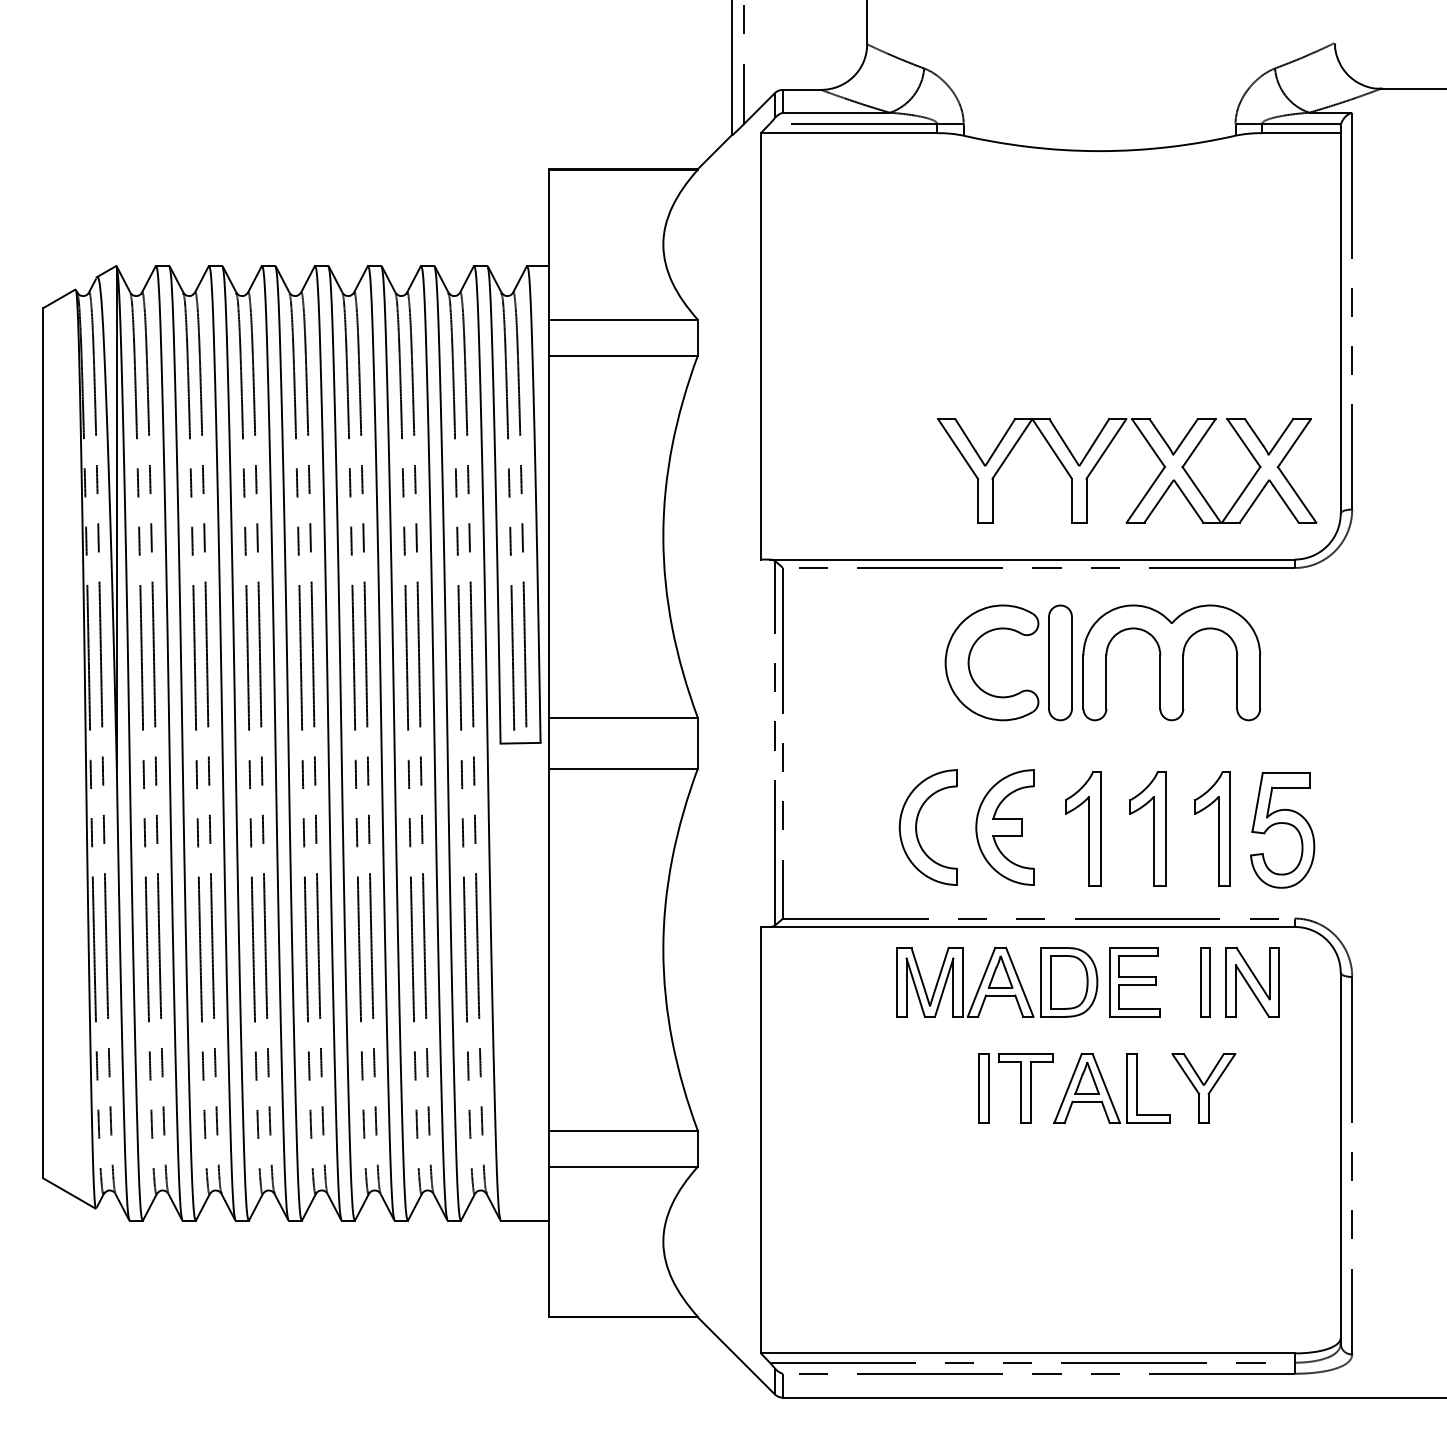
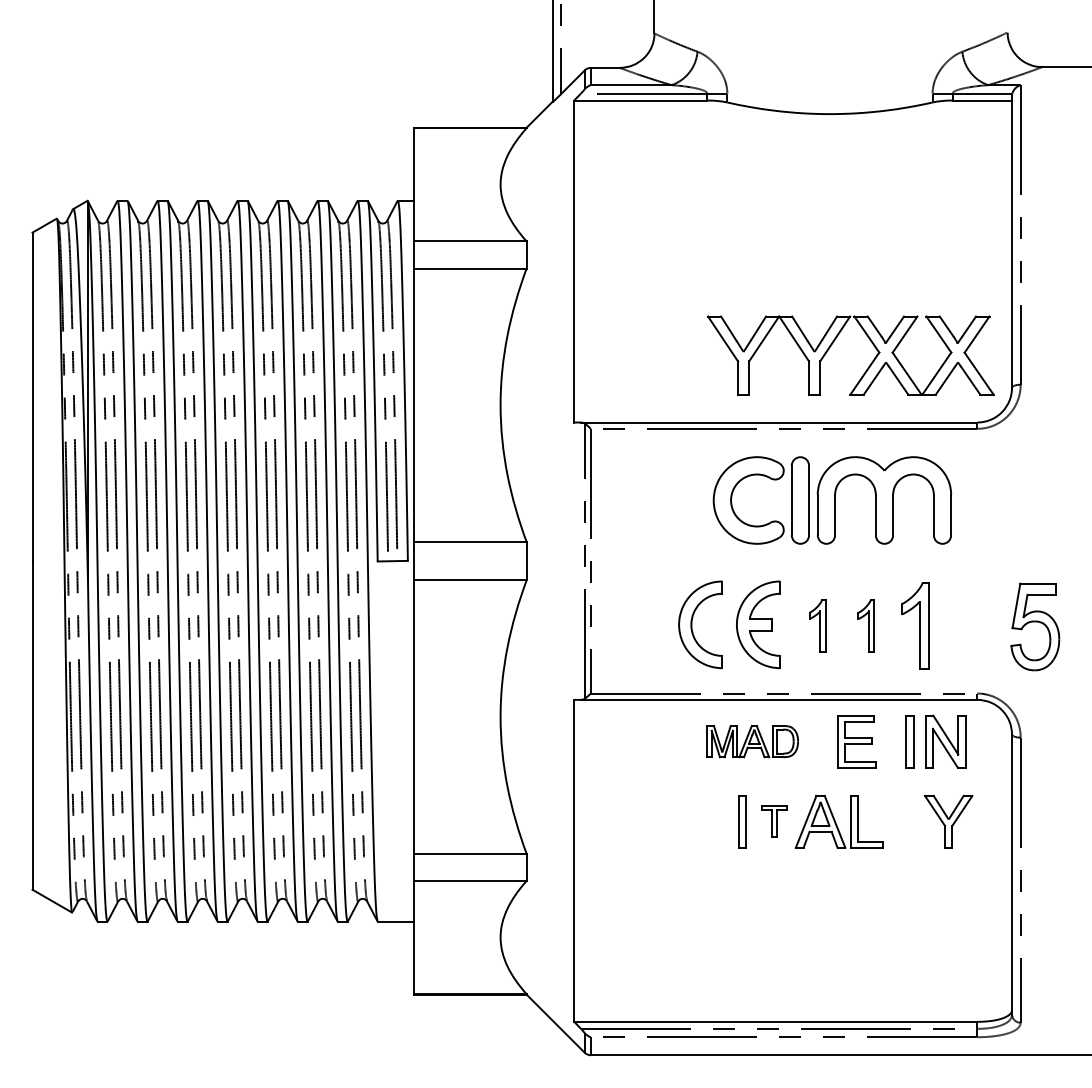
part: (1284, 824) -> (1036, 622), moved
part: (1083, 828) -> (817, 625), size x0.6
part: (1147, 828) -> (866, 625), size x0.6
part: (997, 981) -> (752, 741), size x0.6
part: (1025, 1088) -> (774, 821), size x0.6
part: (1203, 1088) -> (948, 821), moved

